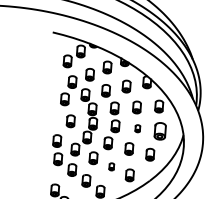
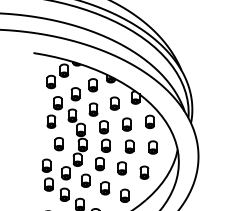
part: (137, 128) -> (129, 146), size x1.67
part: (159, 131) -> (152, 147), size x0.71
part: (111, 167) -> (105, 188), size x1.67

